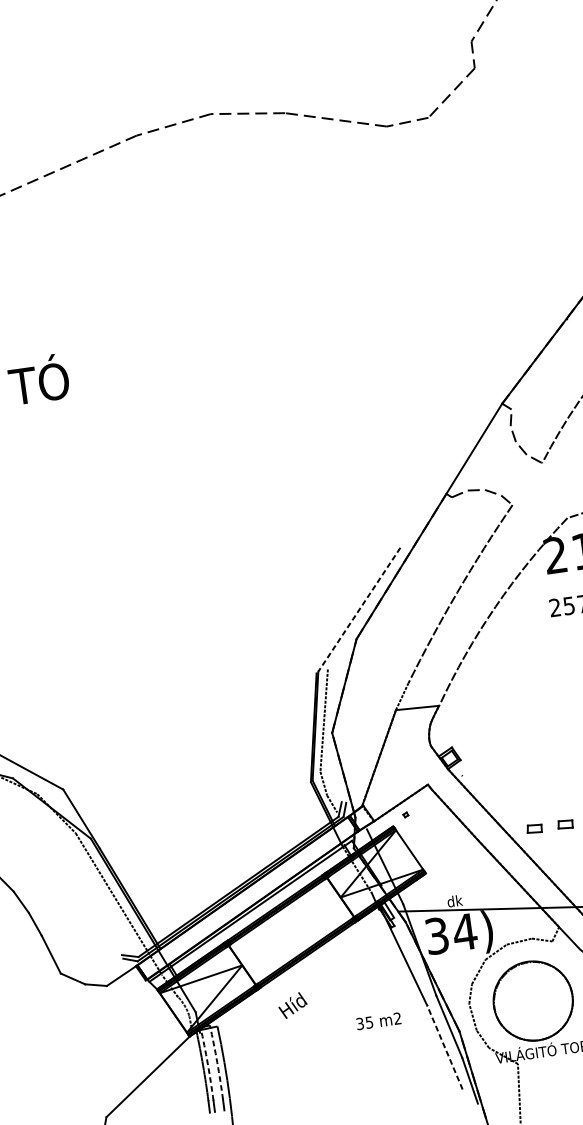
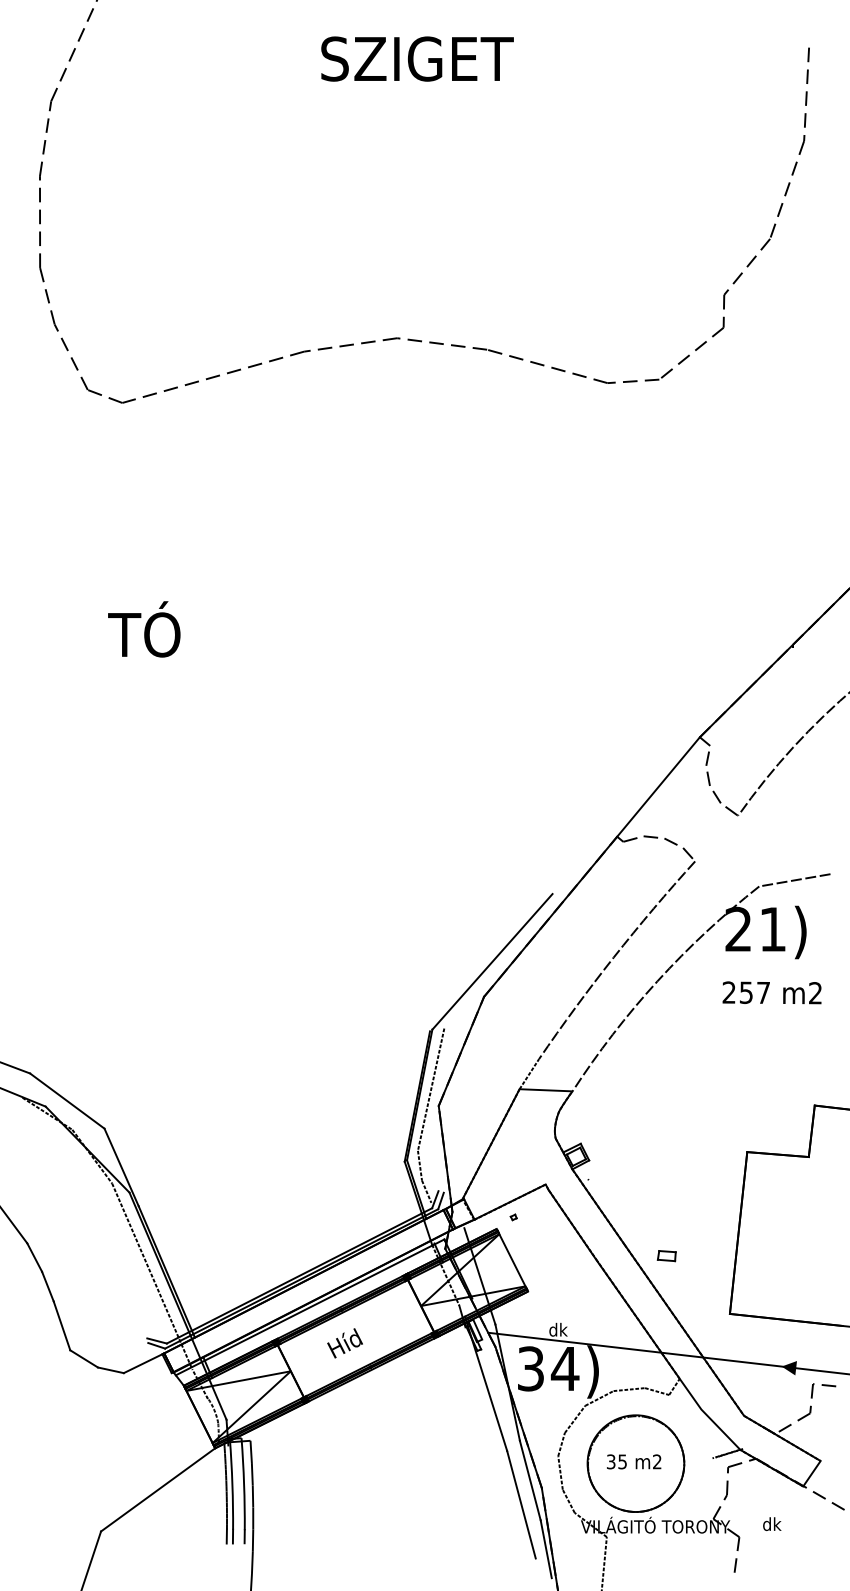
line: (359, 609) -> (492, 961), dashed -> solid
part: (565, 824) -> (704, 1256), removed
text: (292, 1005) -> (344, 1343), moved
text: (379, 1020) -> (634, 1461), moved
line: (444, 1047) -> (521, 1504), dashed -> solid
arc: (217, 1062) -> (244, 1484), dashed -> solid
arc: (207, 1064) -> (232, 1484), dashed -> solid

